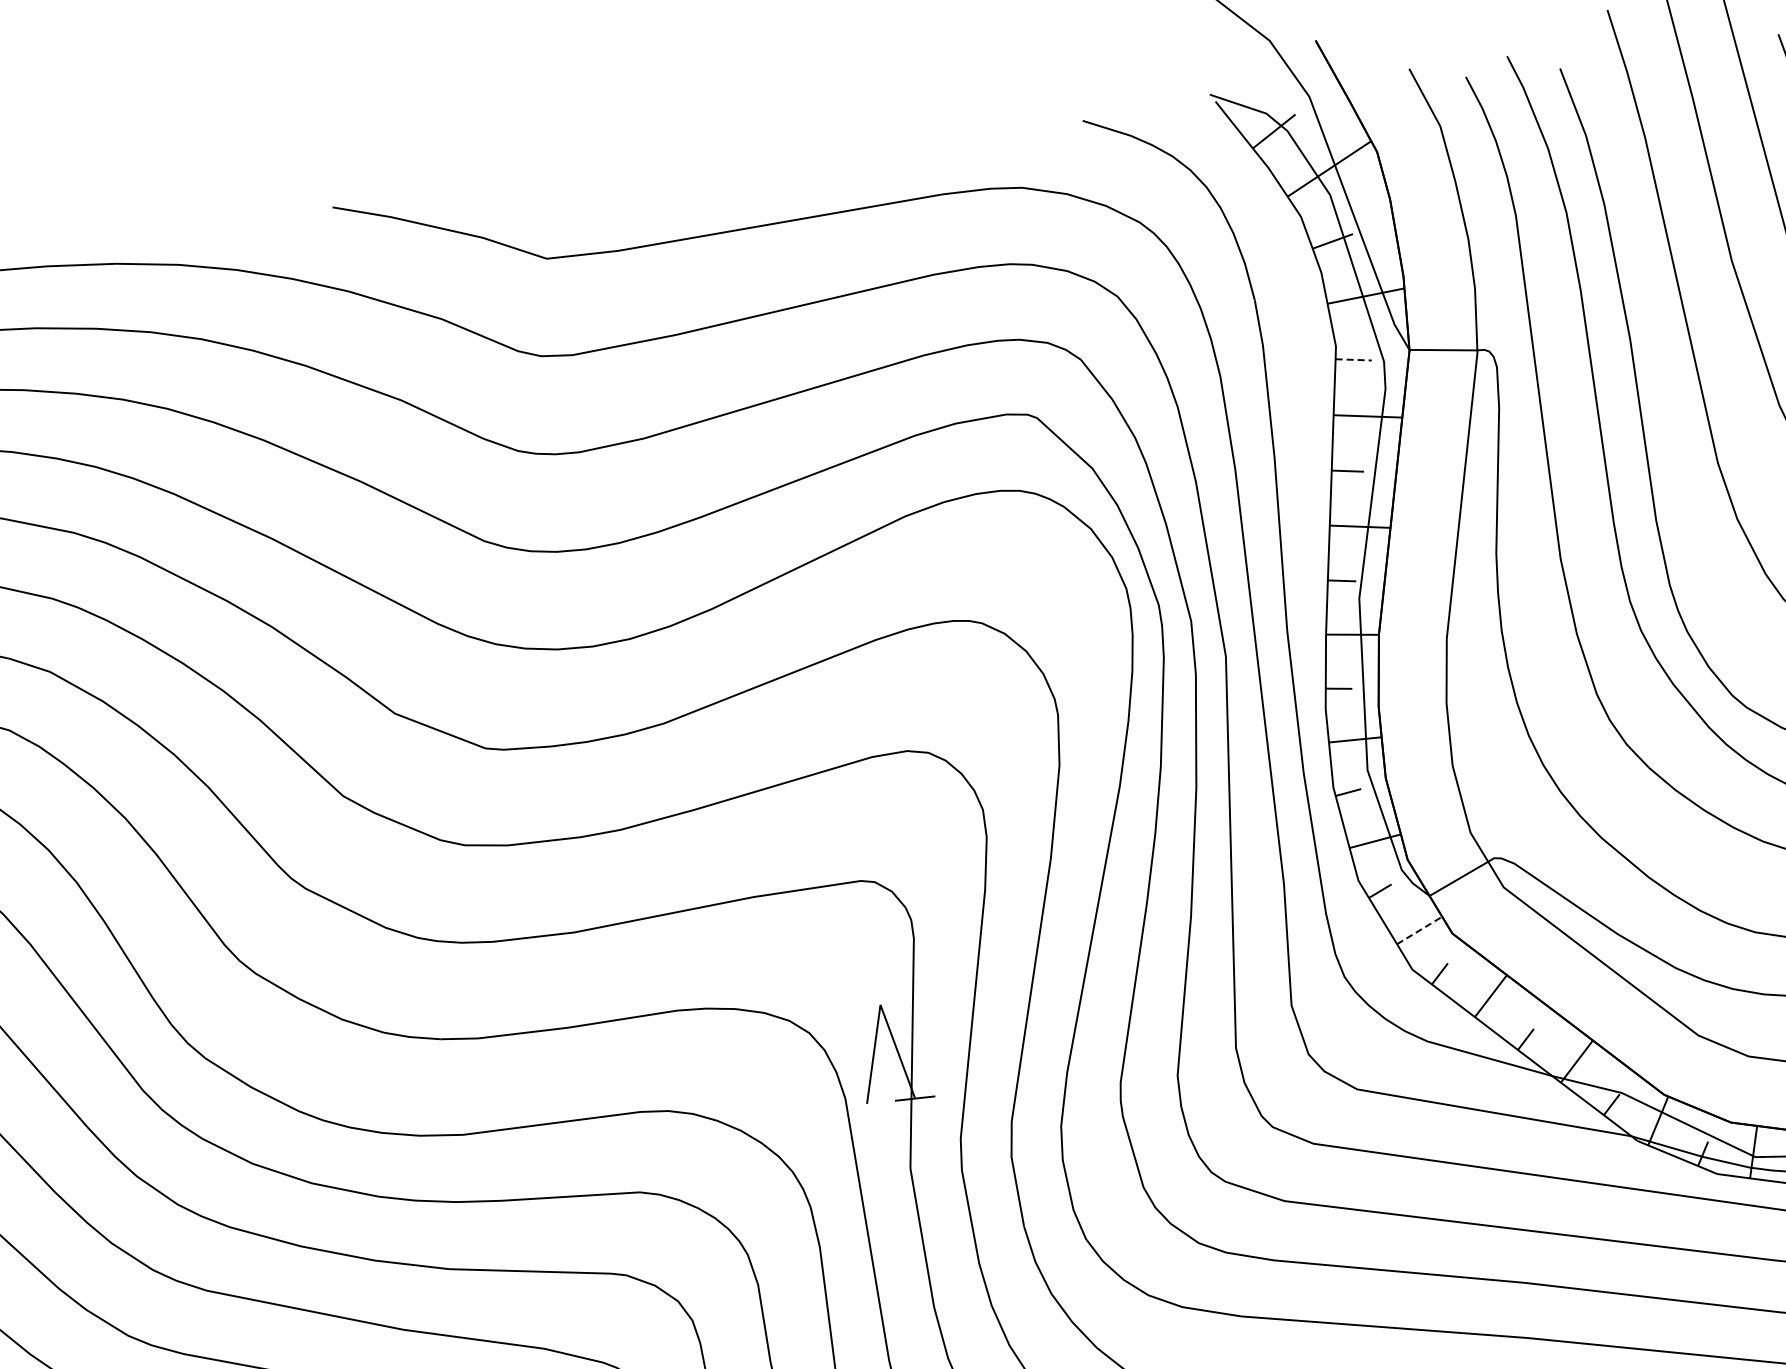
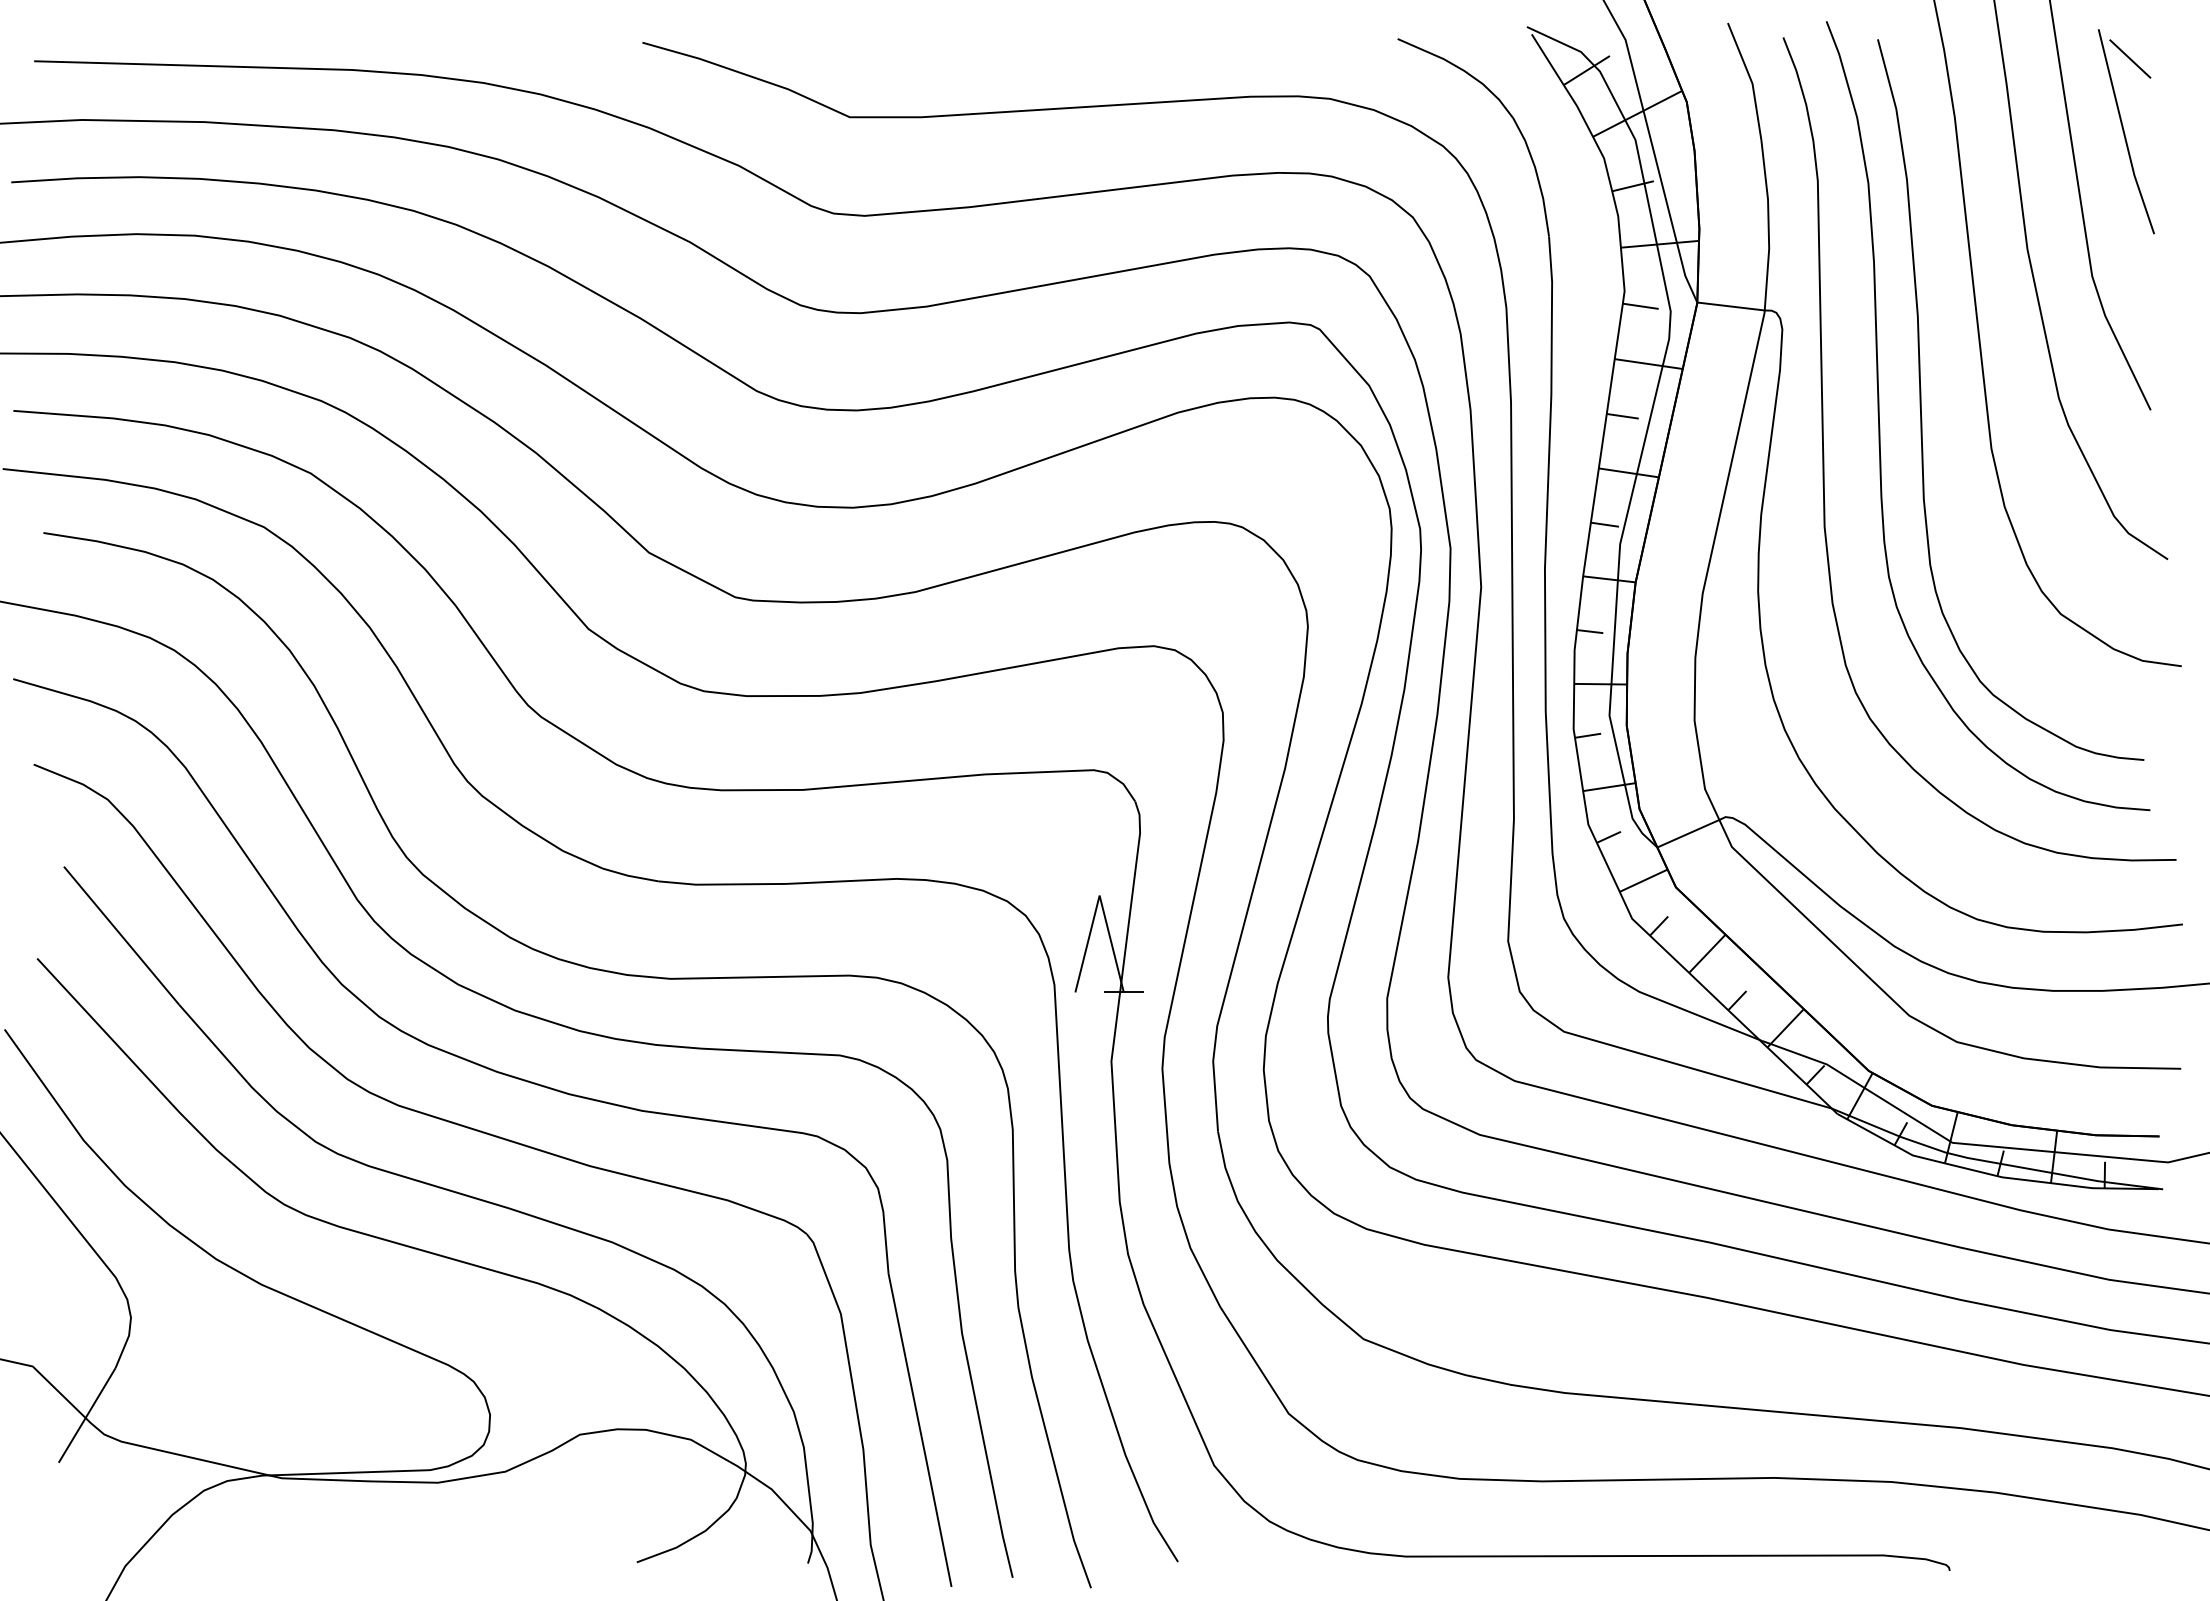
line: (1354, 359) -> (1641, 306), dashed -> solid
line: (1420, 930) -> (1644, 880), dashed -> solid

